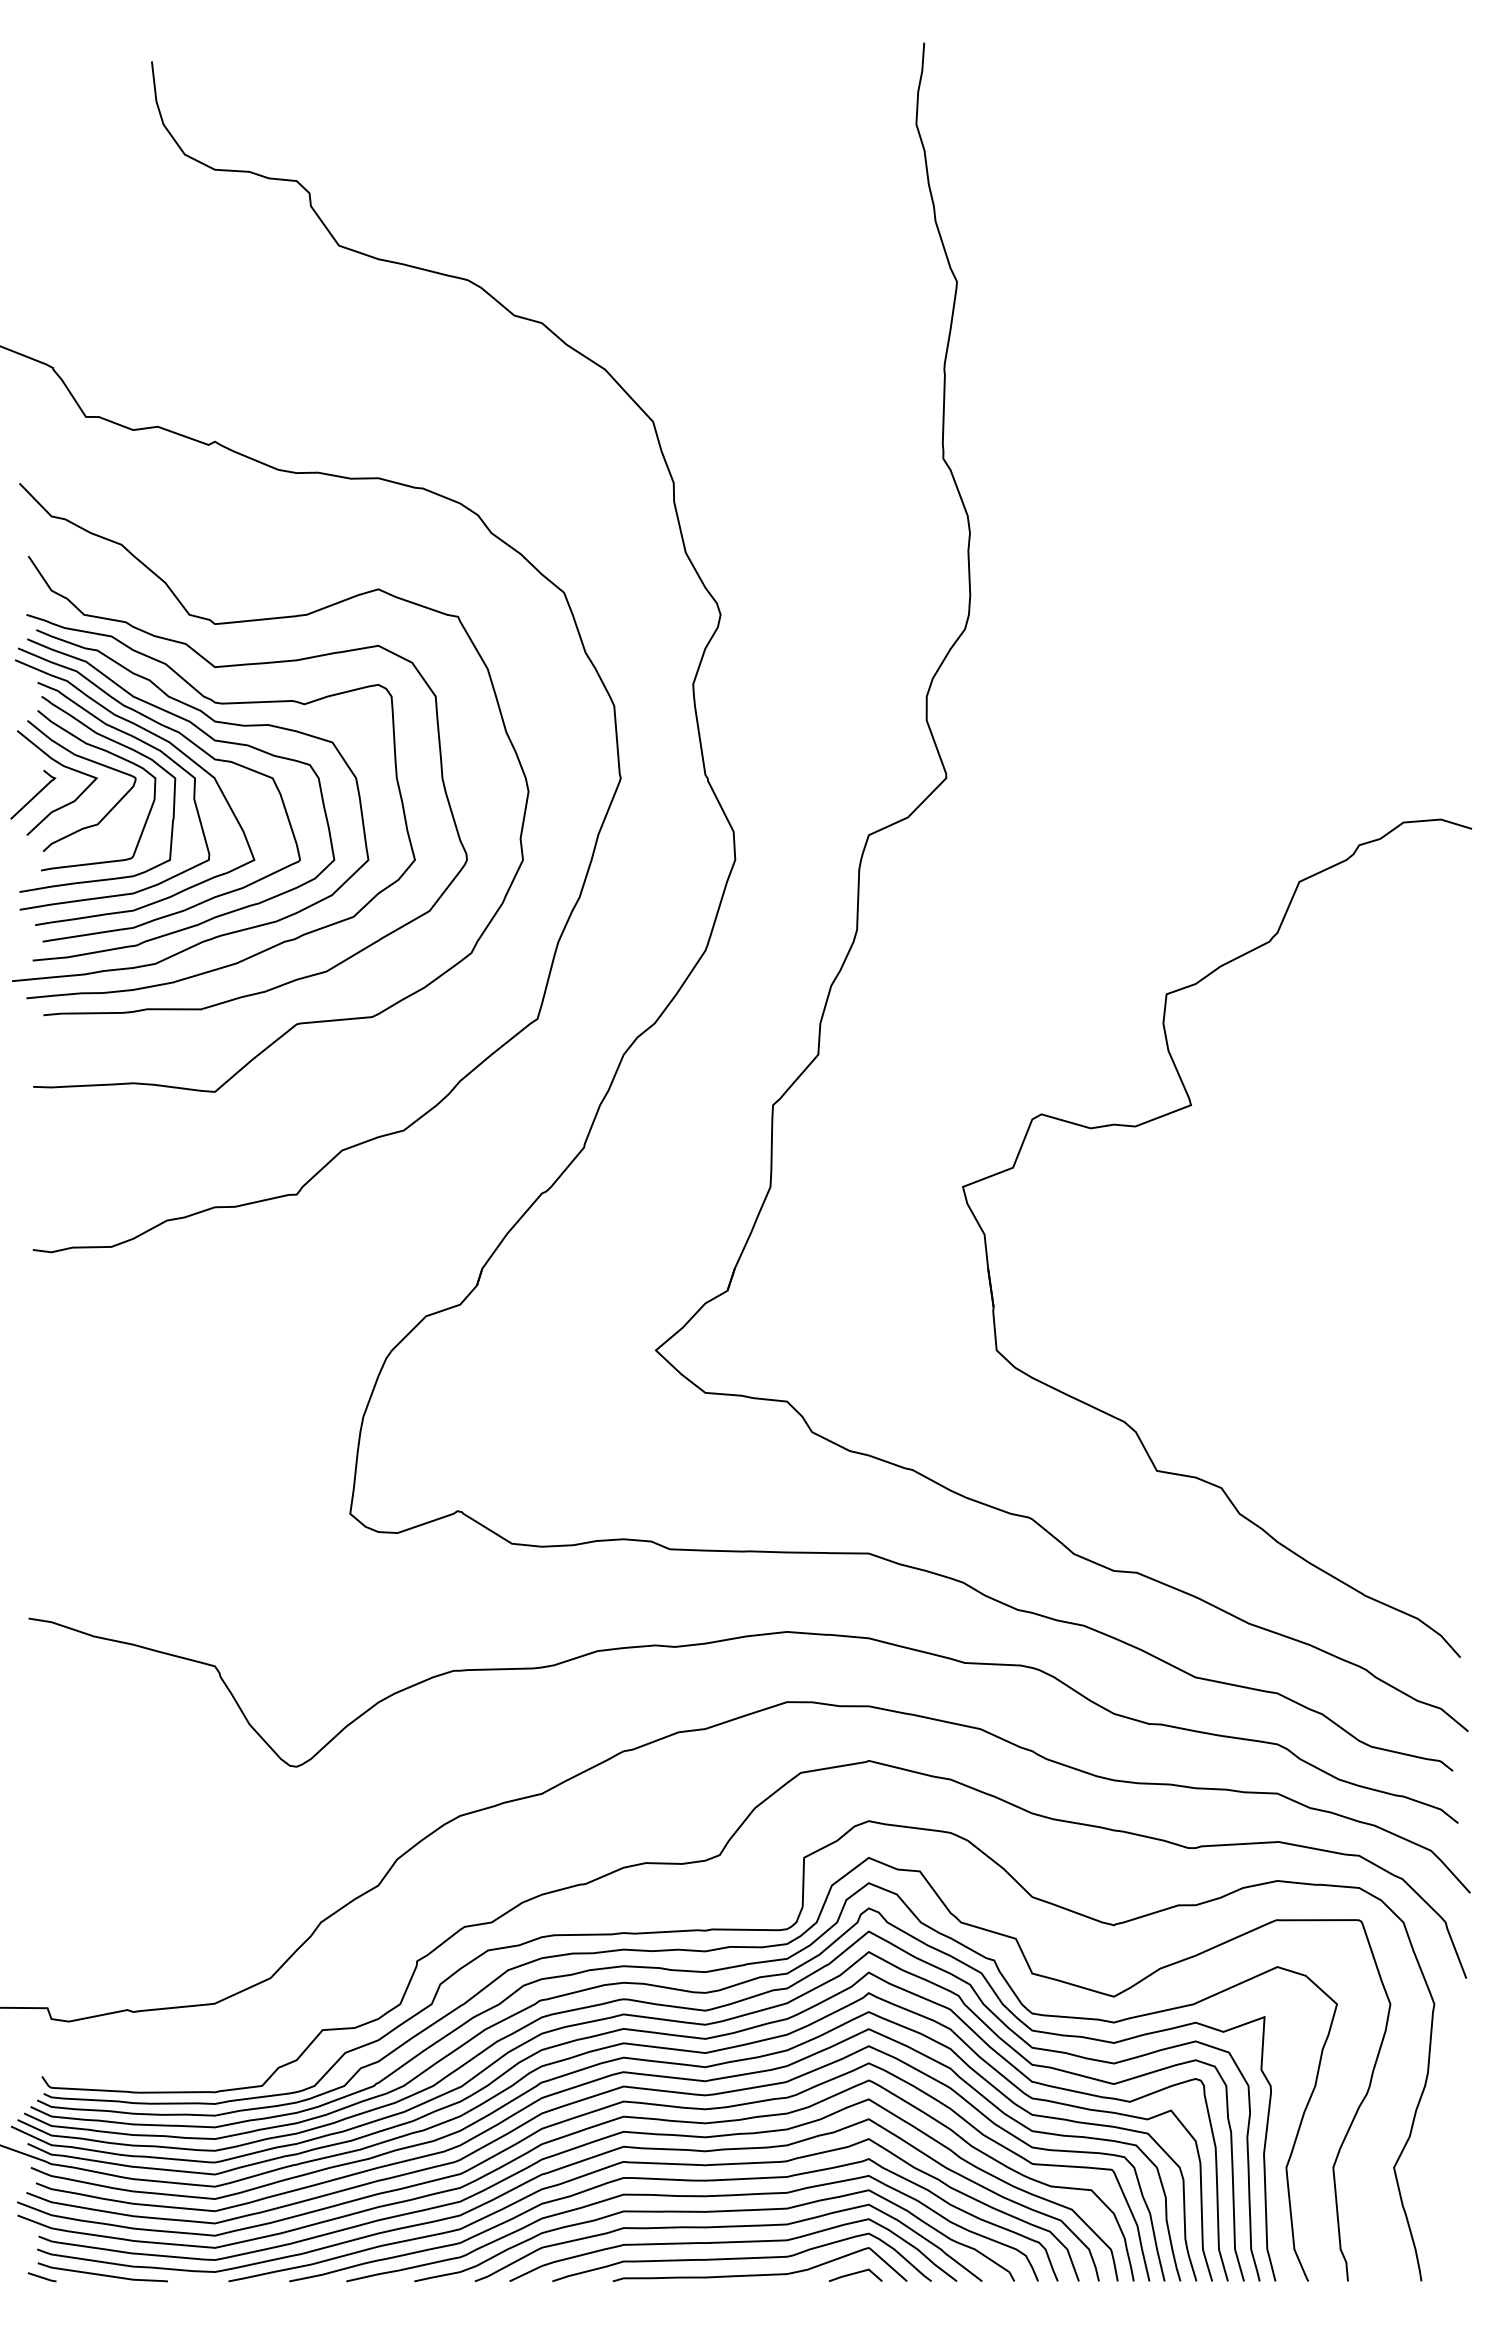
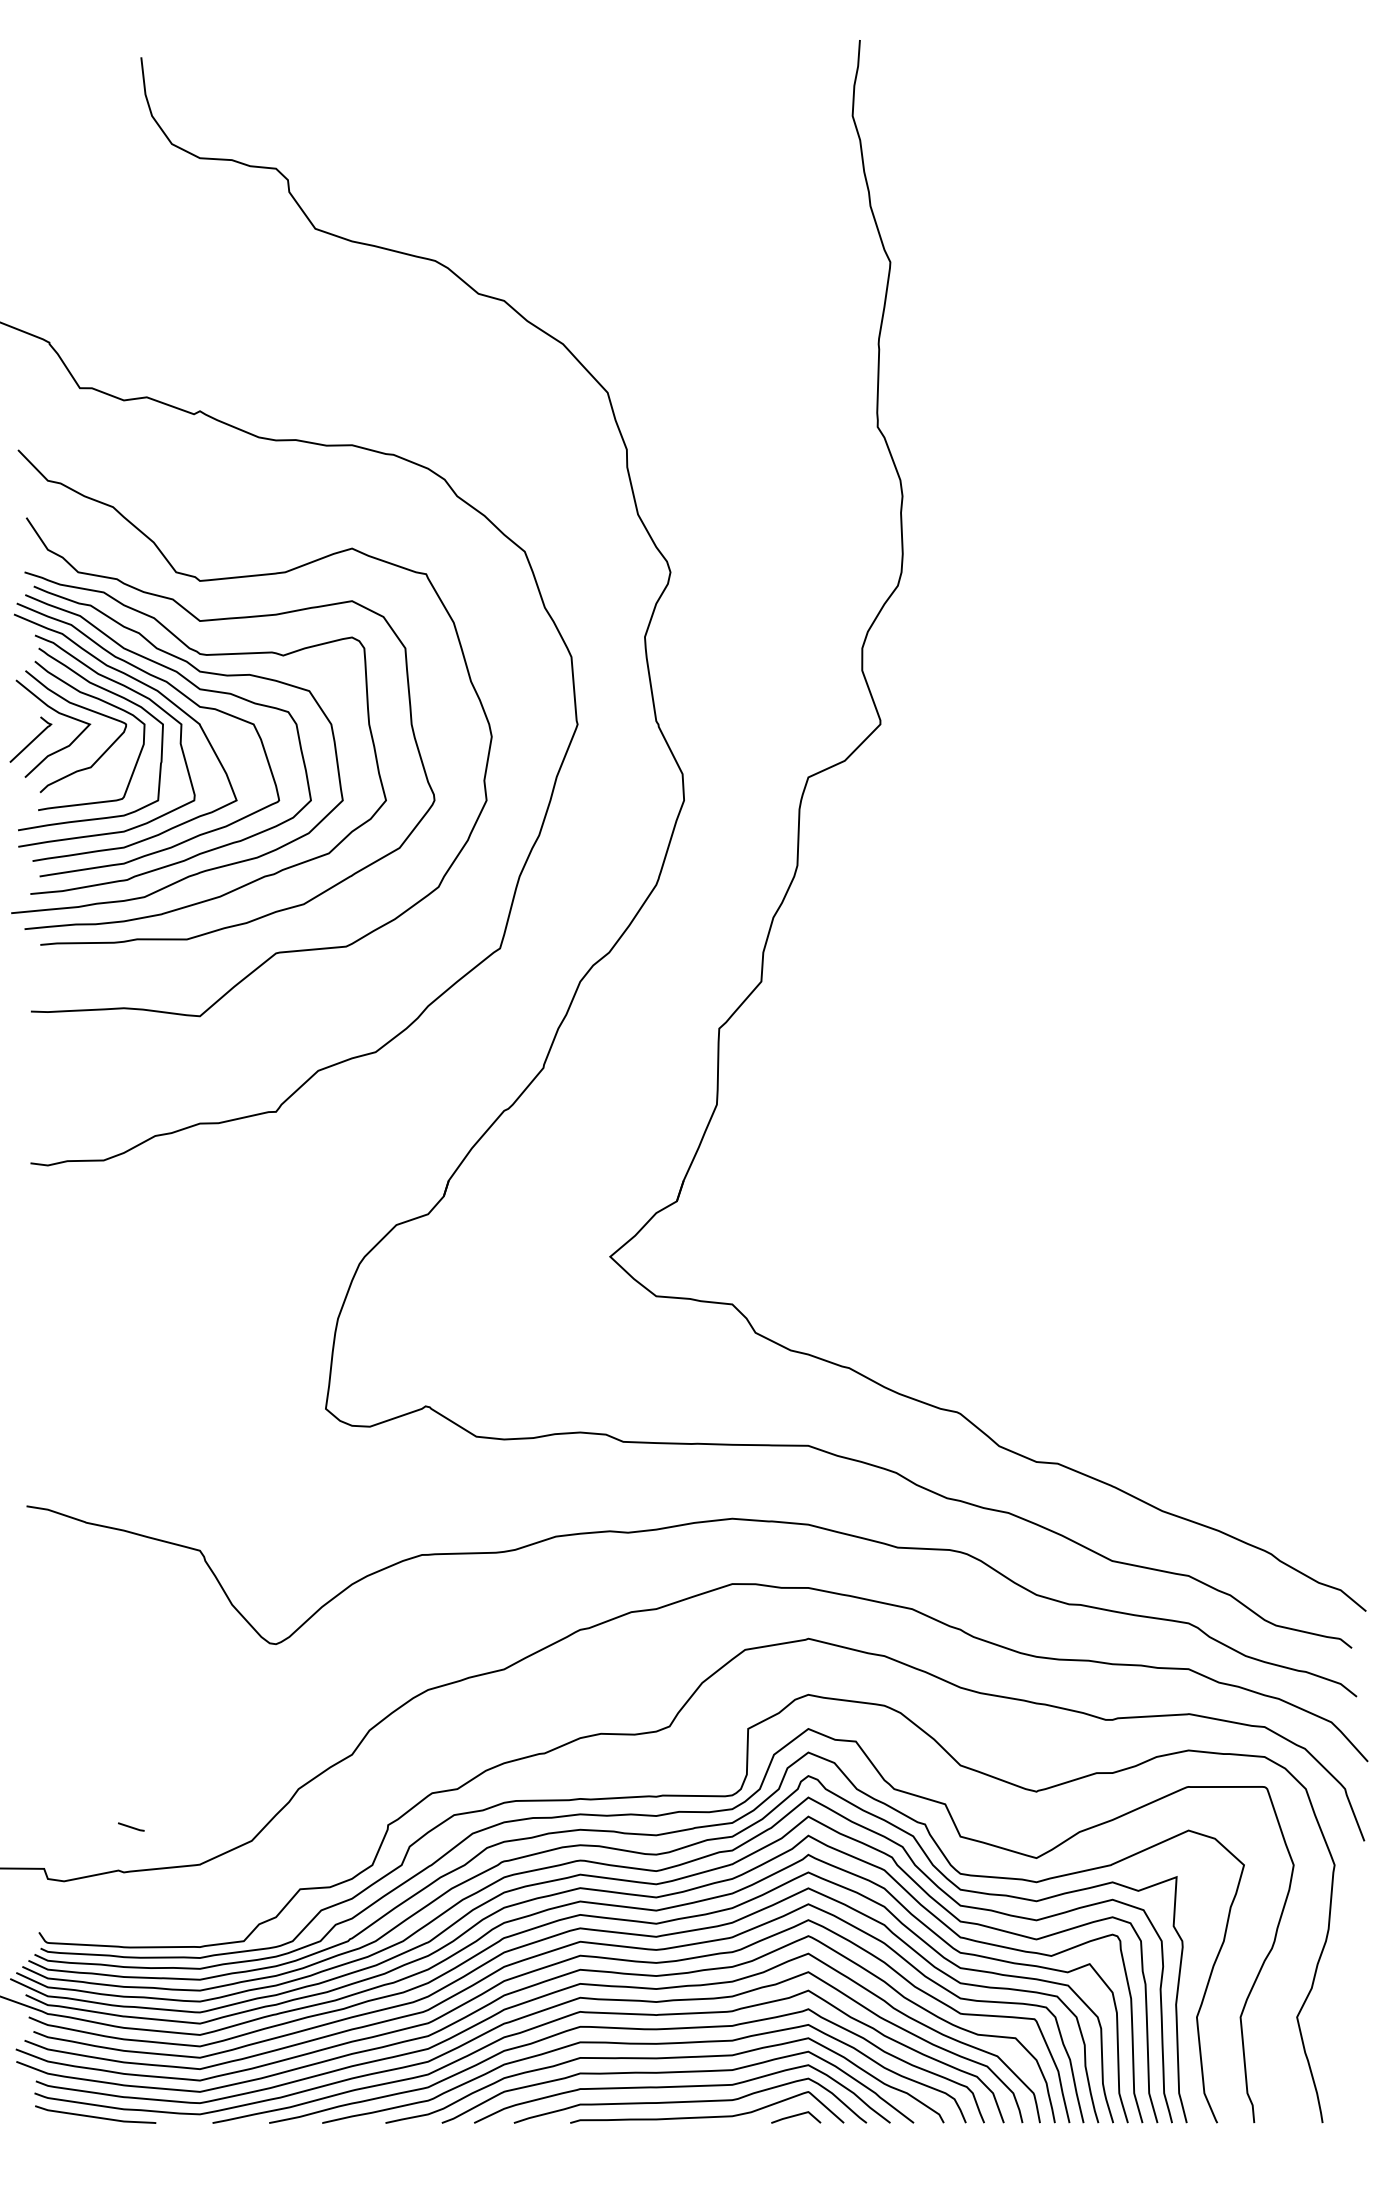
part: (1167, 1115) -> (1086, 1038), removed
line: (41, 2277) -> (130, 1827), moved

